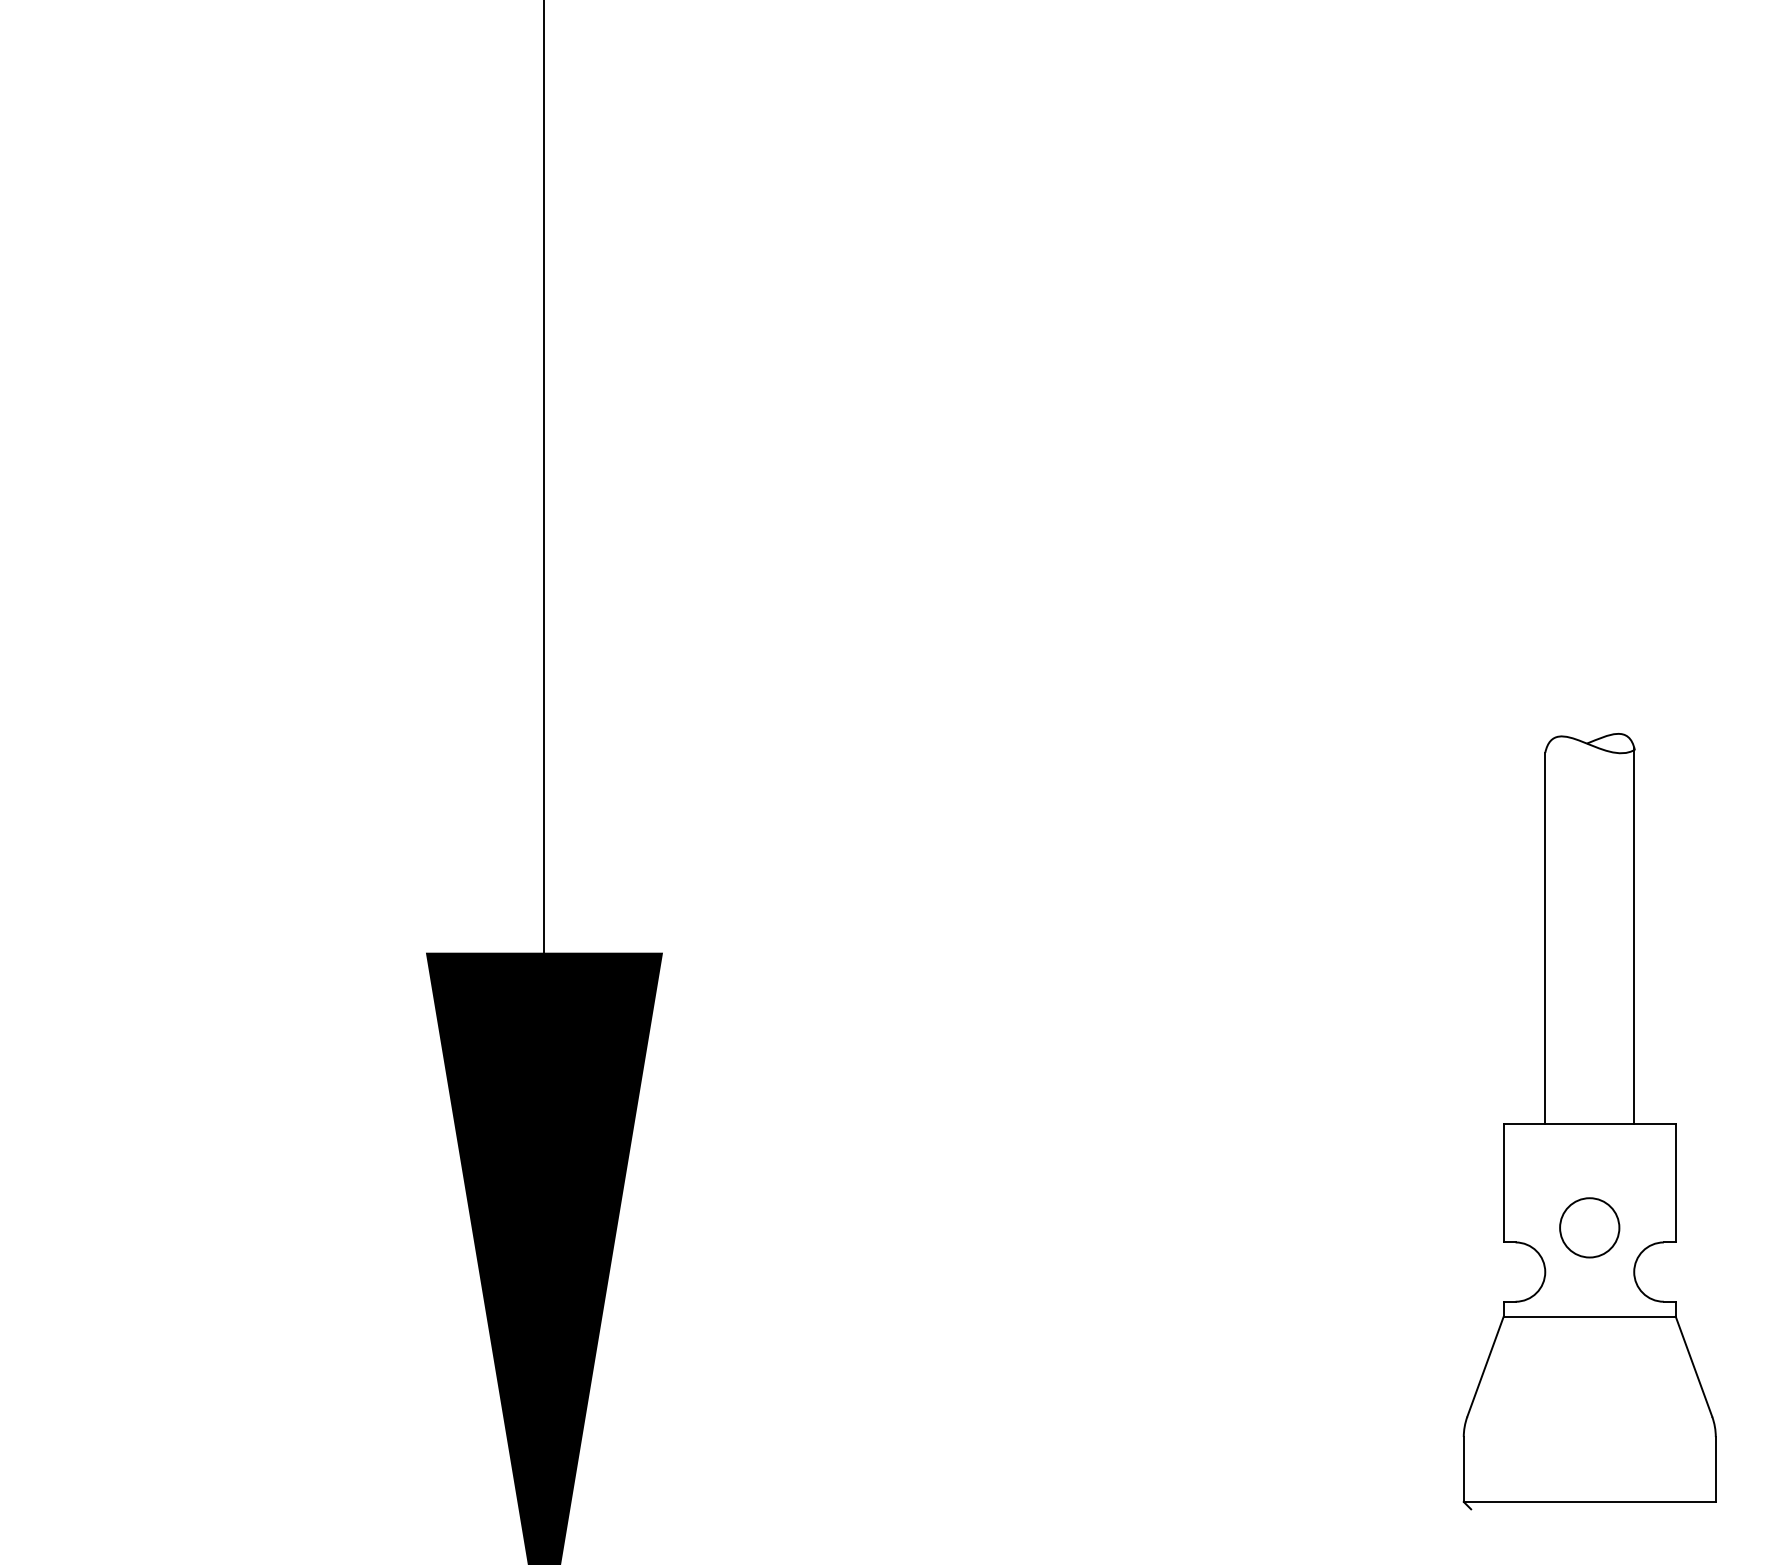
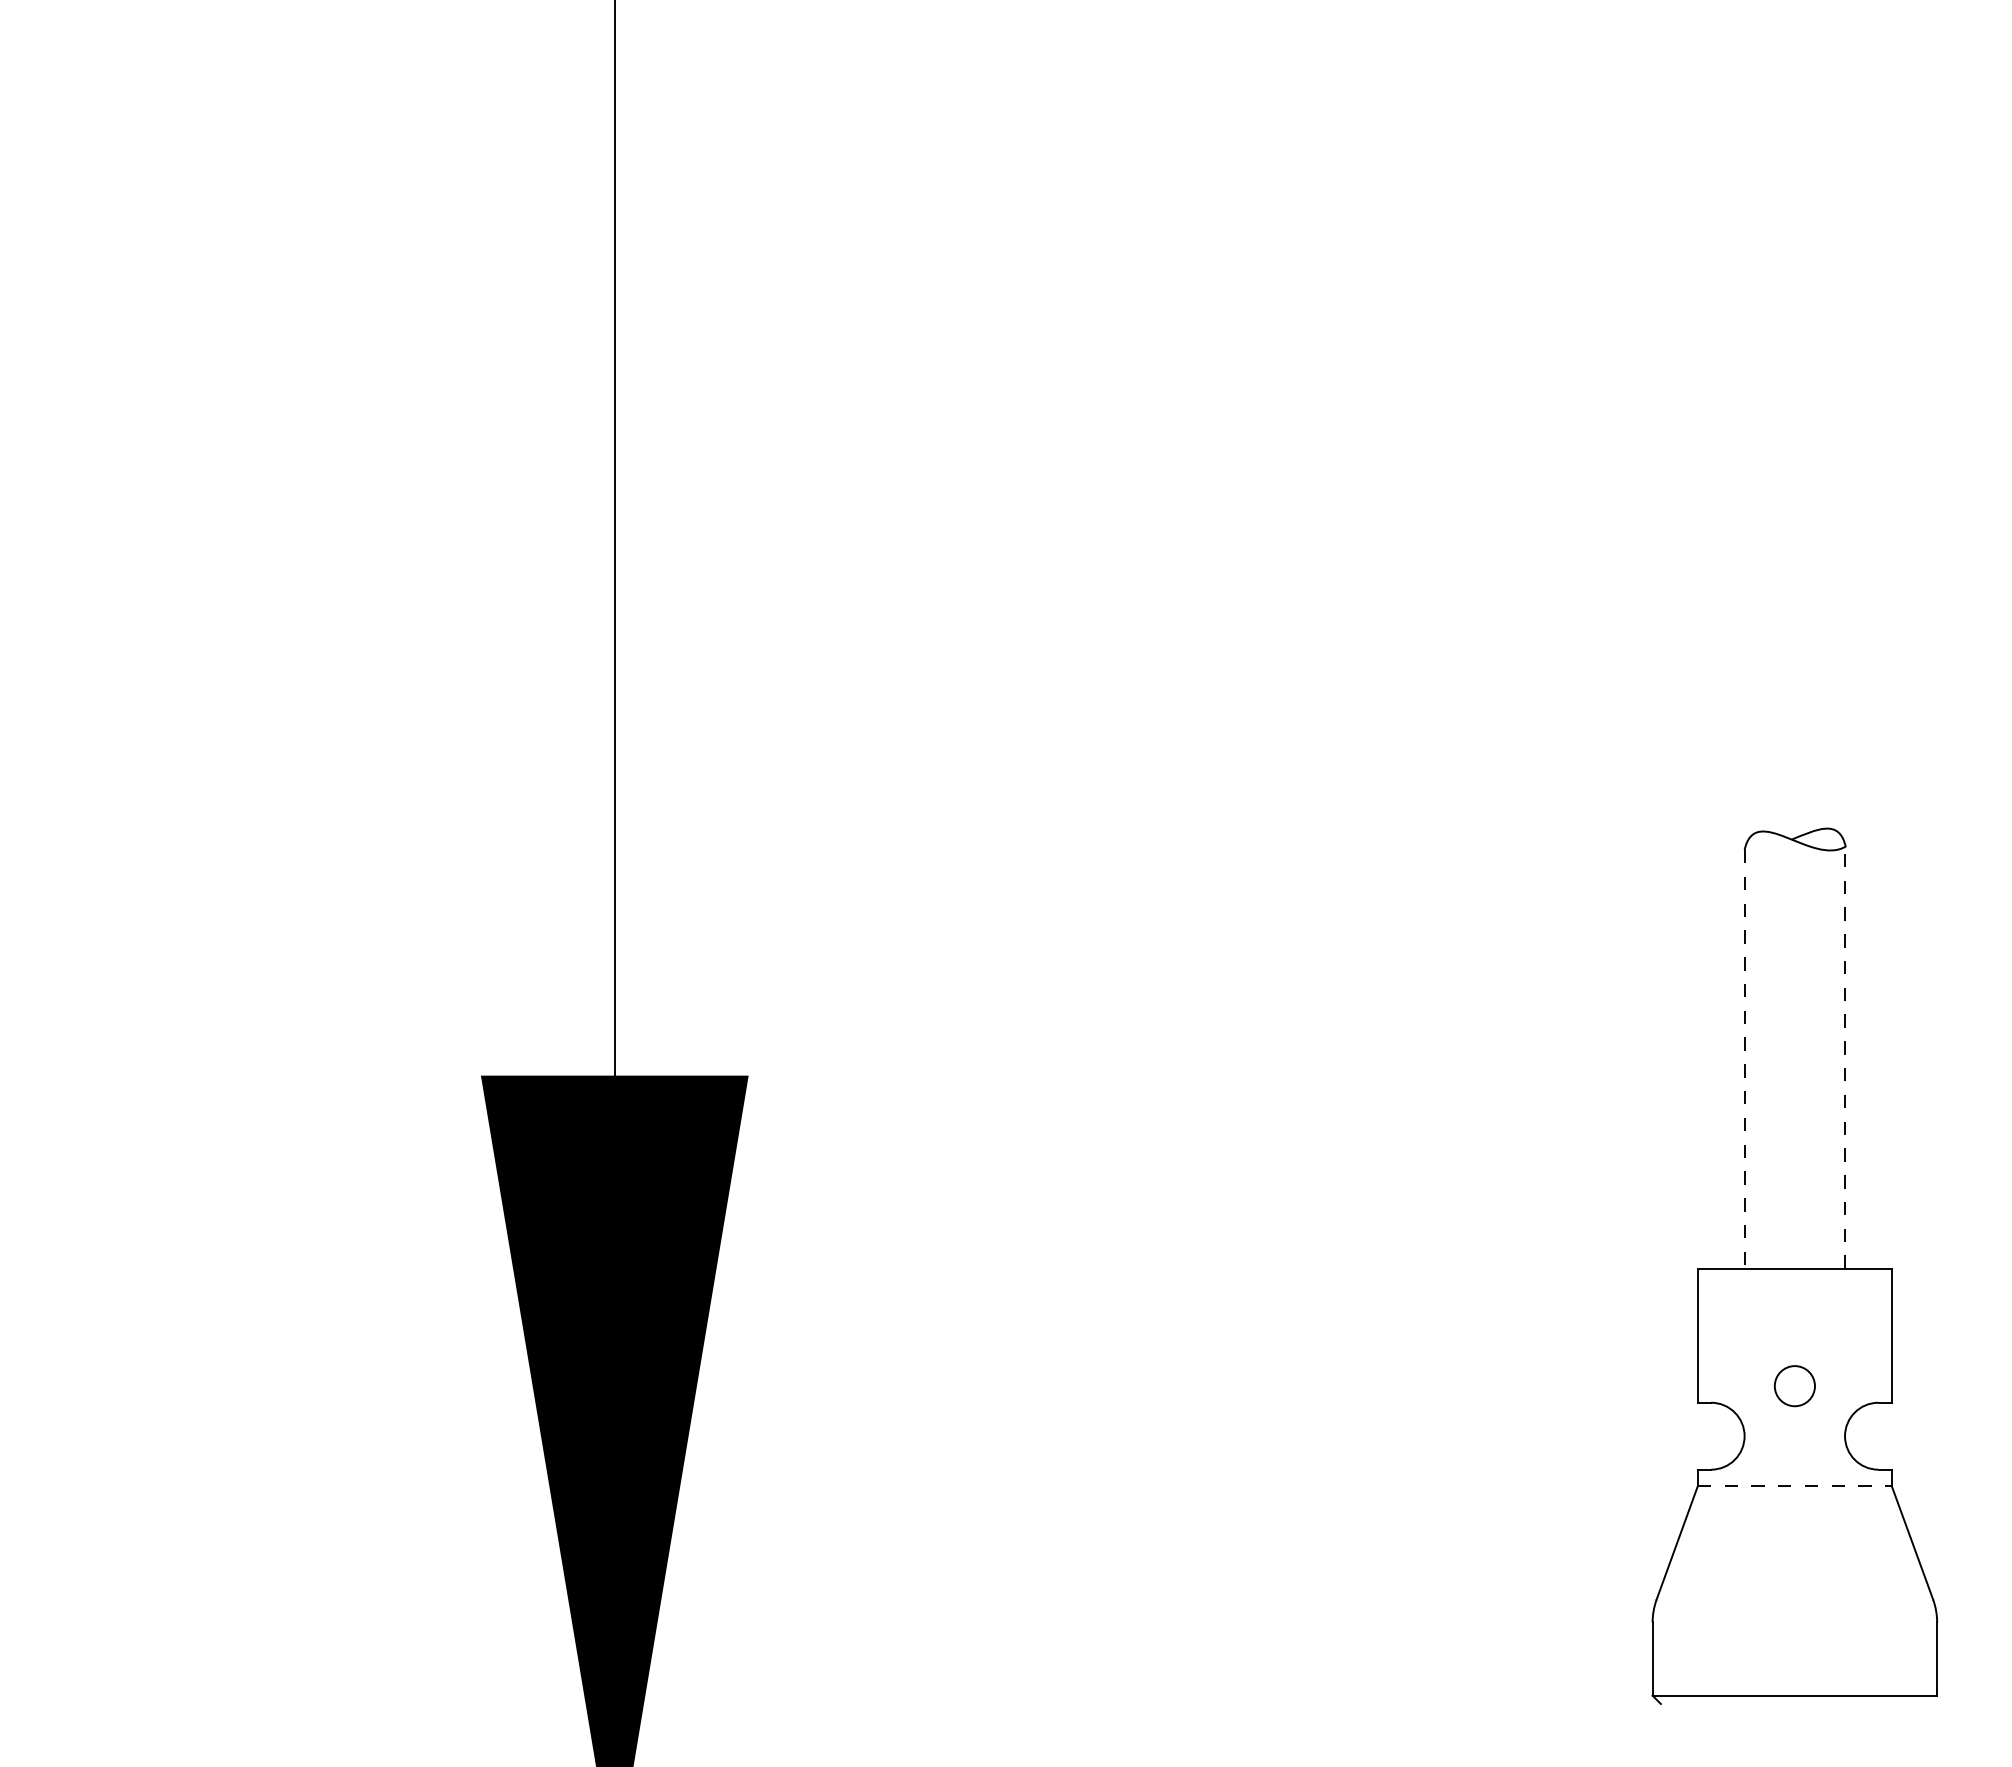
line: (1634, 934) -> (1845, 1055), solid -> dashed
line: (1545, 938) -> (1744, 1059), solid -> dashed
circle: (1589, 1227) -> (1794, 1385), size x0.6
line: (1590, 1316) -> (1795, 1486), solid -> dashed

